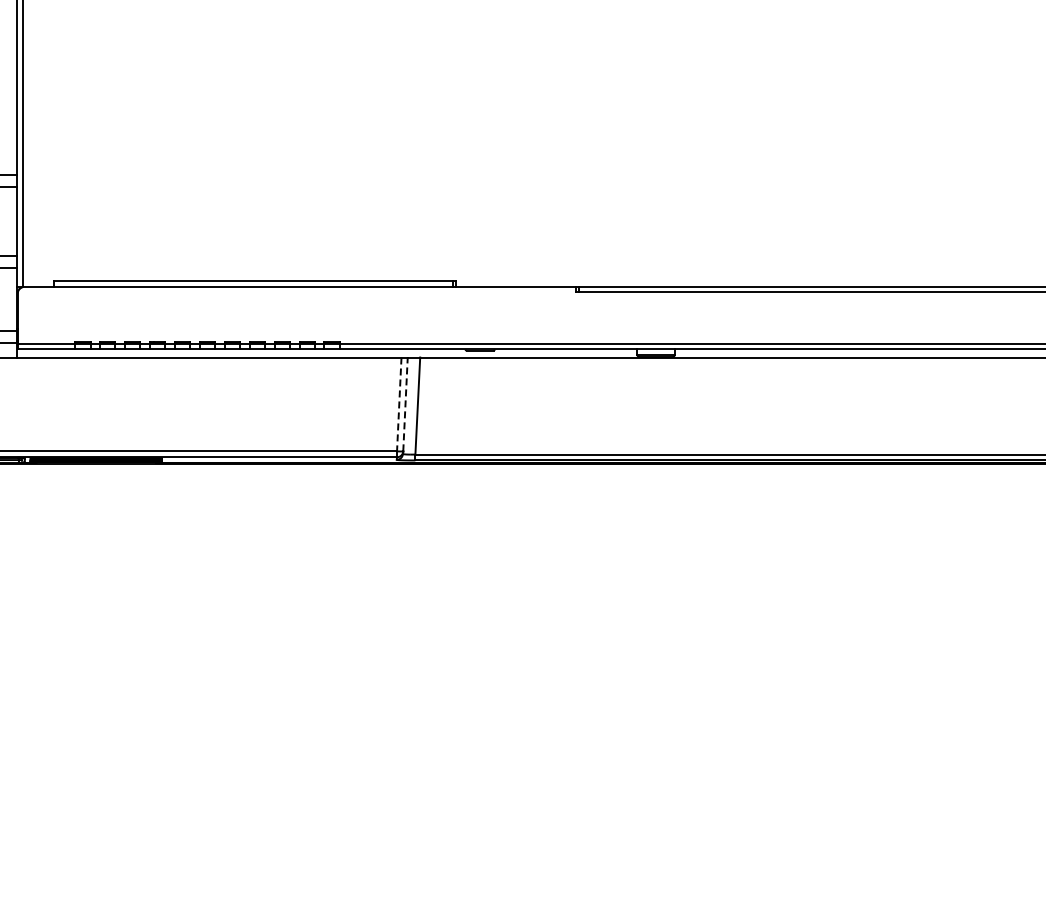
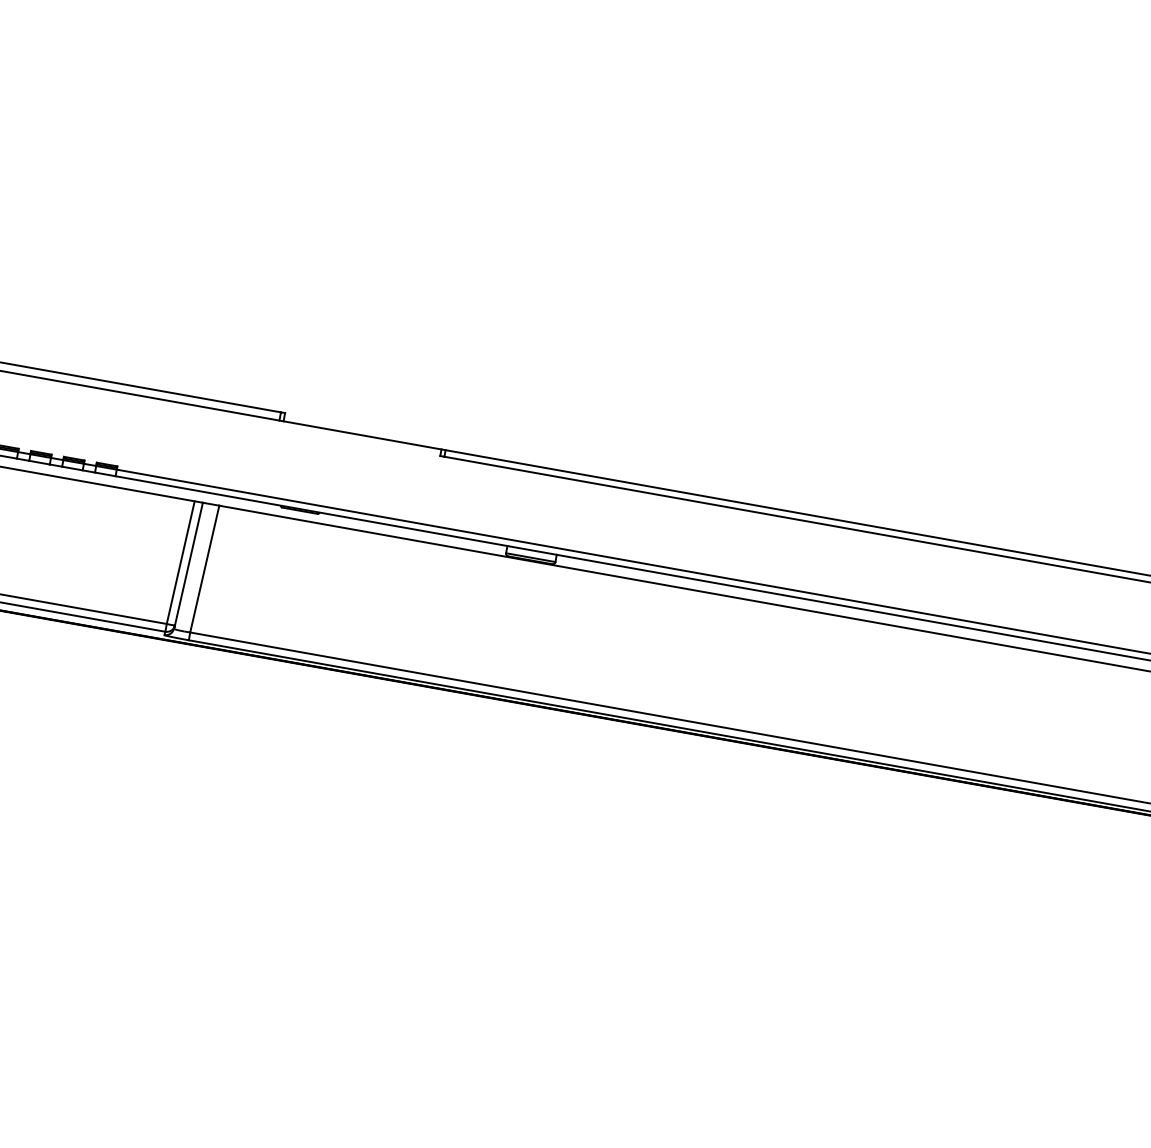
line: (399, 404) -> (181, 562), dashed -> solid
line: (405, 404) -> (188, 564), dashed -> solid

